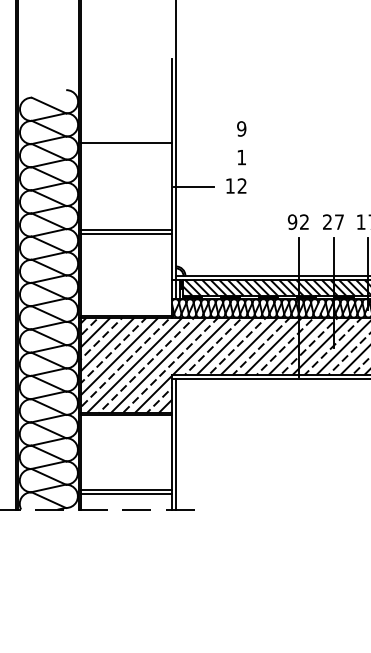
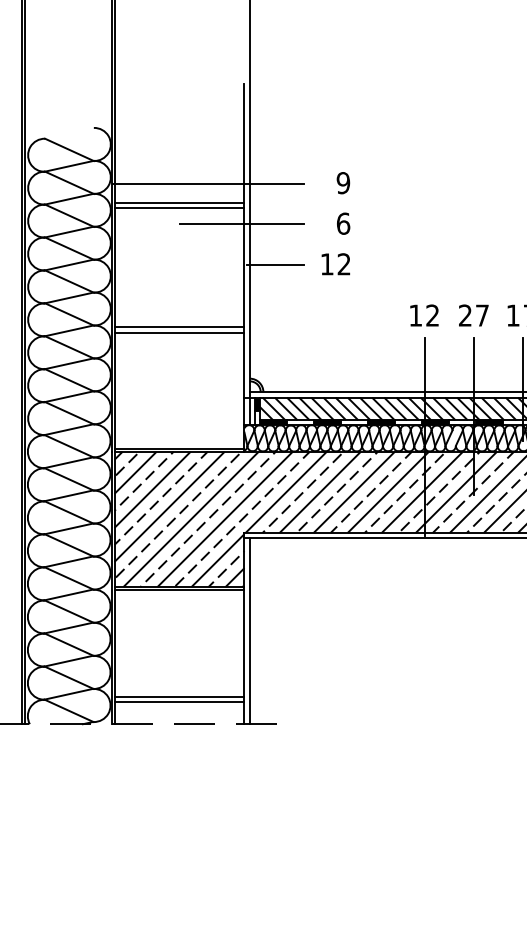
line: (146, 129) -> (208, 183), added
line: (126, 146) -> (179, 208), added
text: (241, 157) -> (343, 223), 1 -> 6
line: (170, 158) -> (241, 224), added
text: (292, 222) -> (415, 315), 92 -> 12

